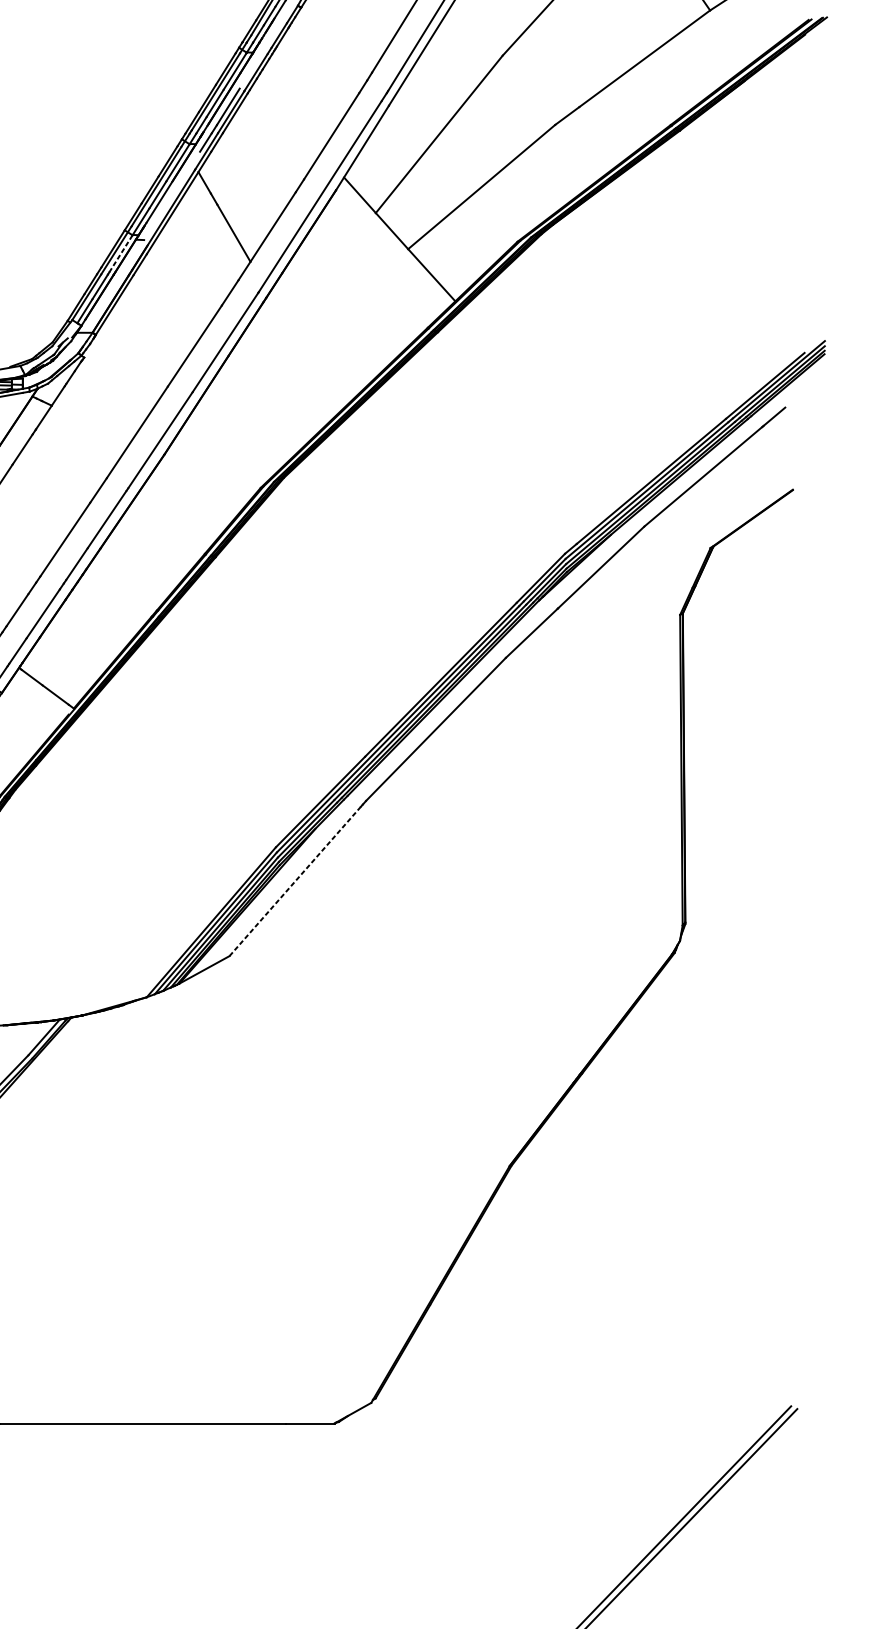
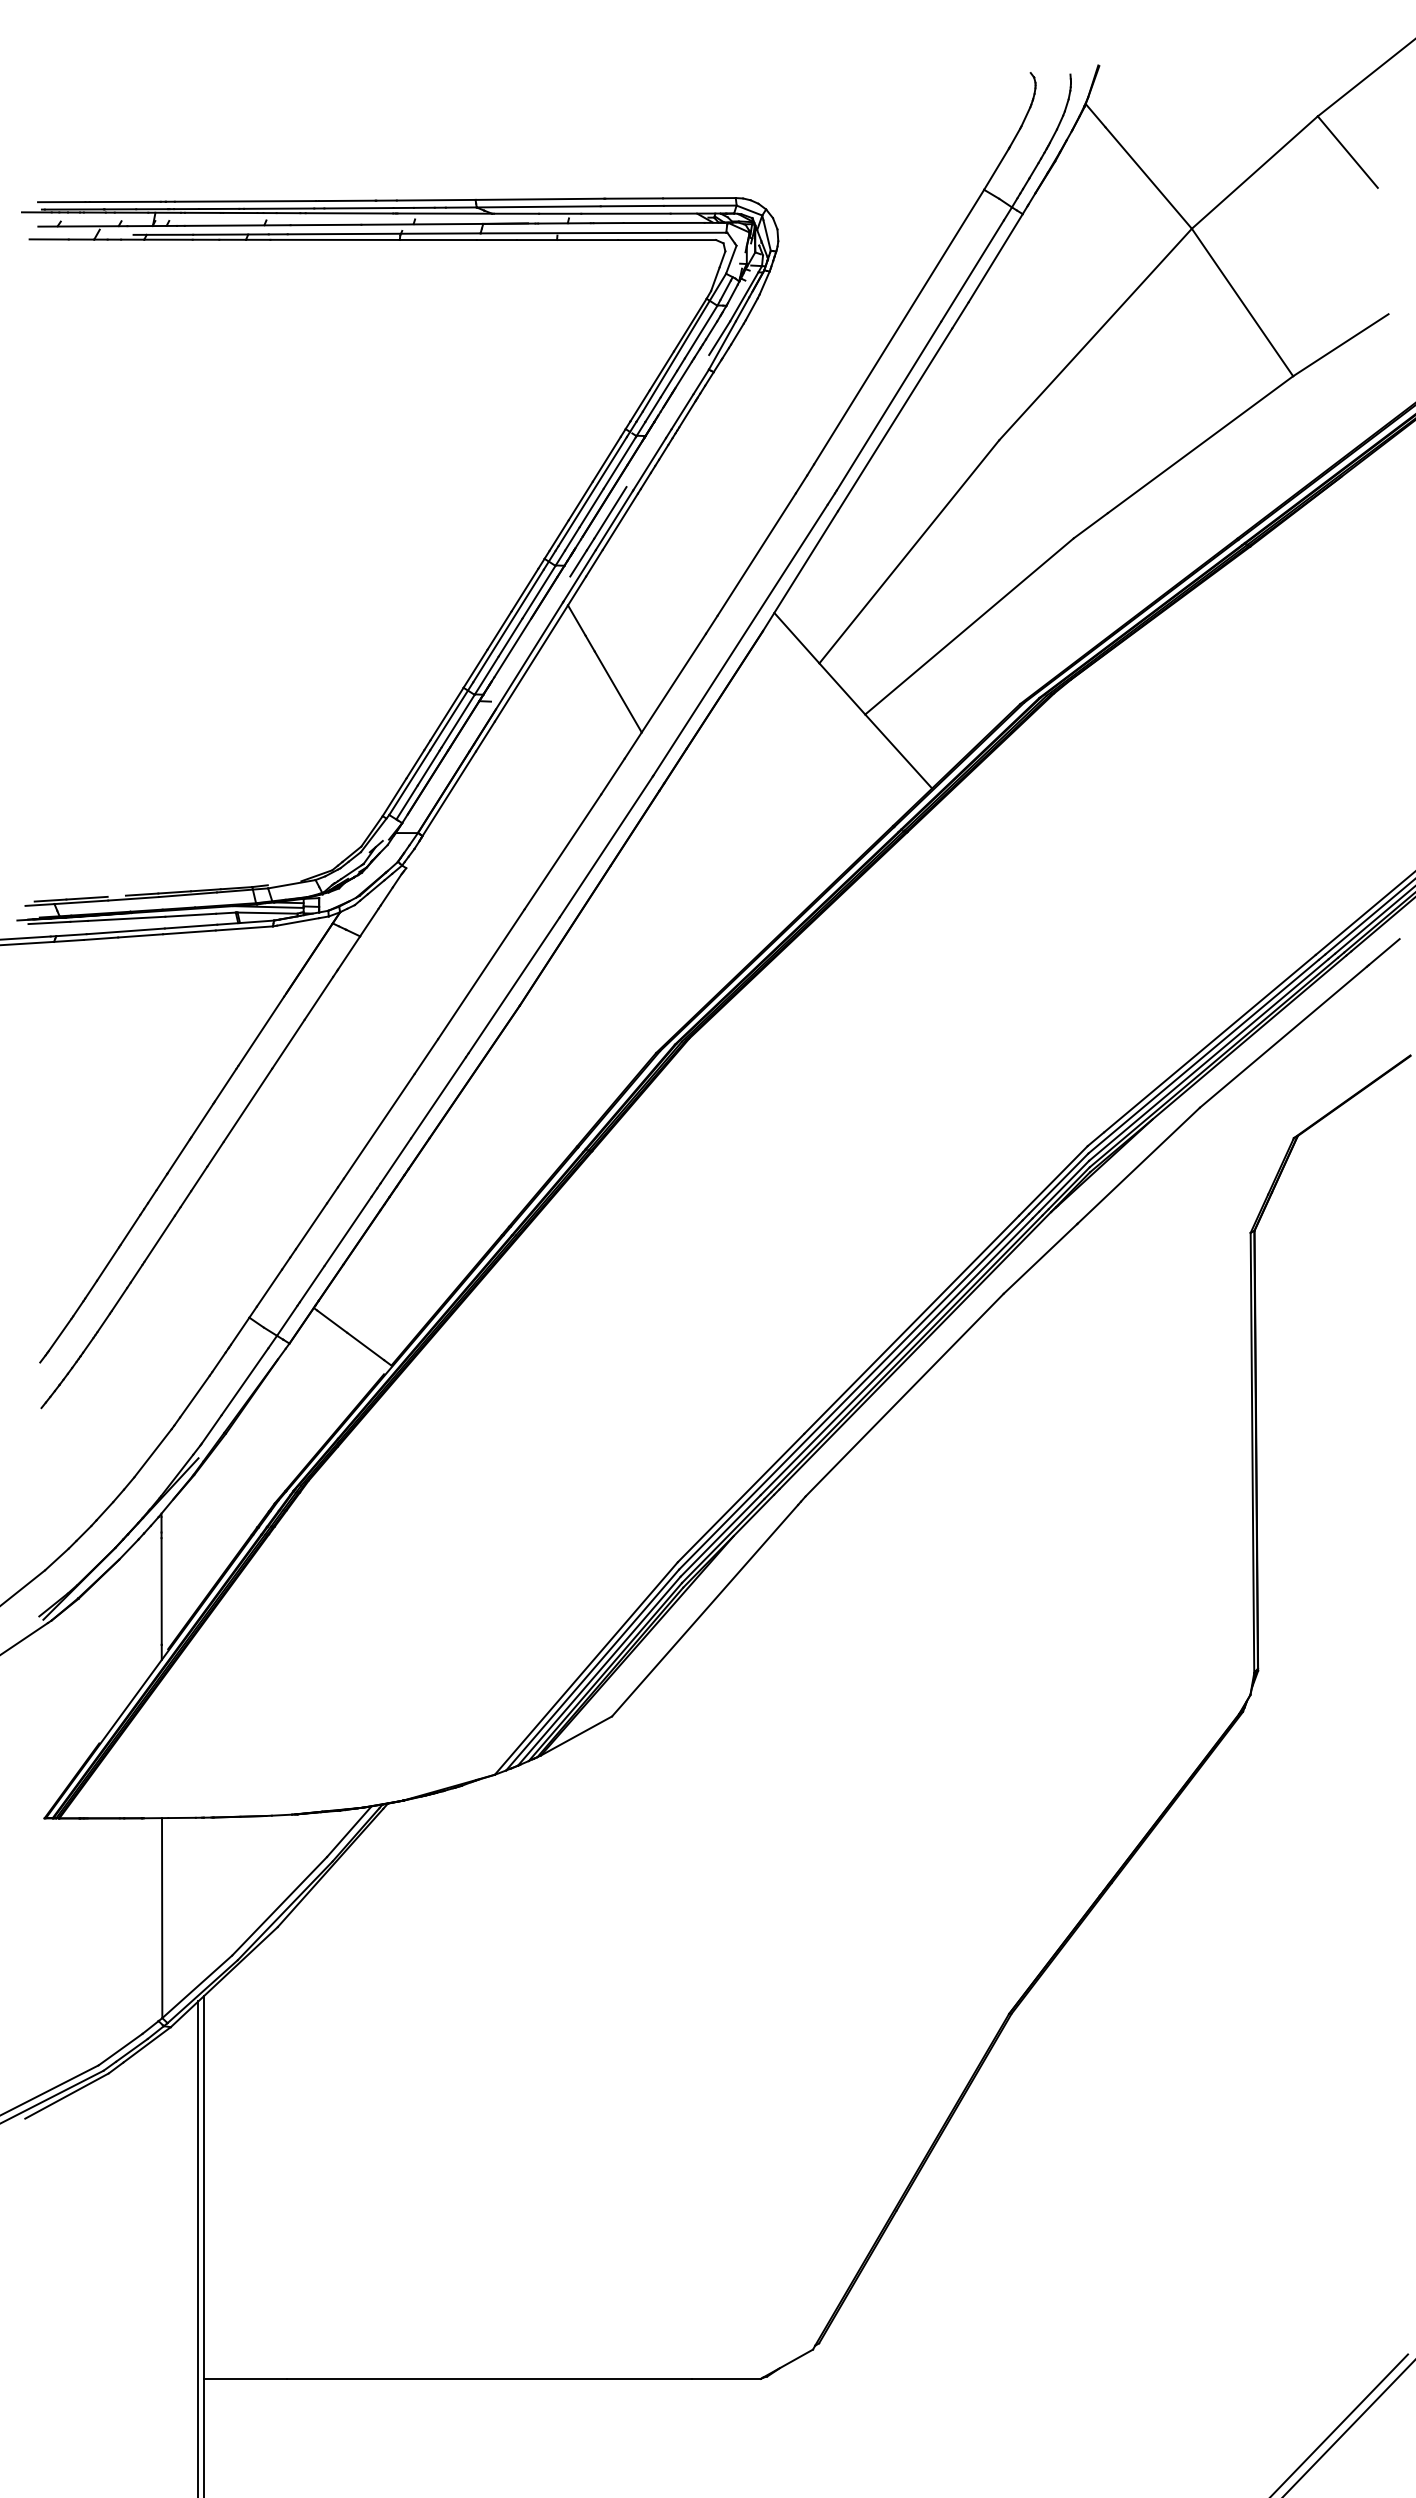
line: (121, 253) -> (458, 720), dashed -> solid
line: (295, 881) -> (705, 1610), dashed -> solid

